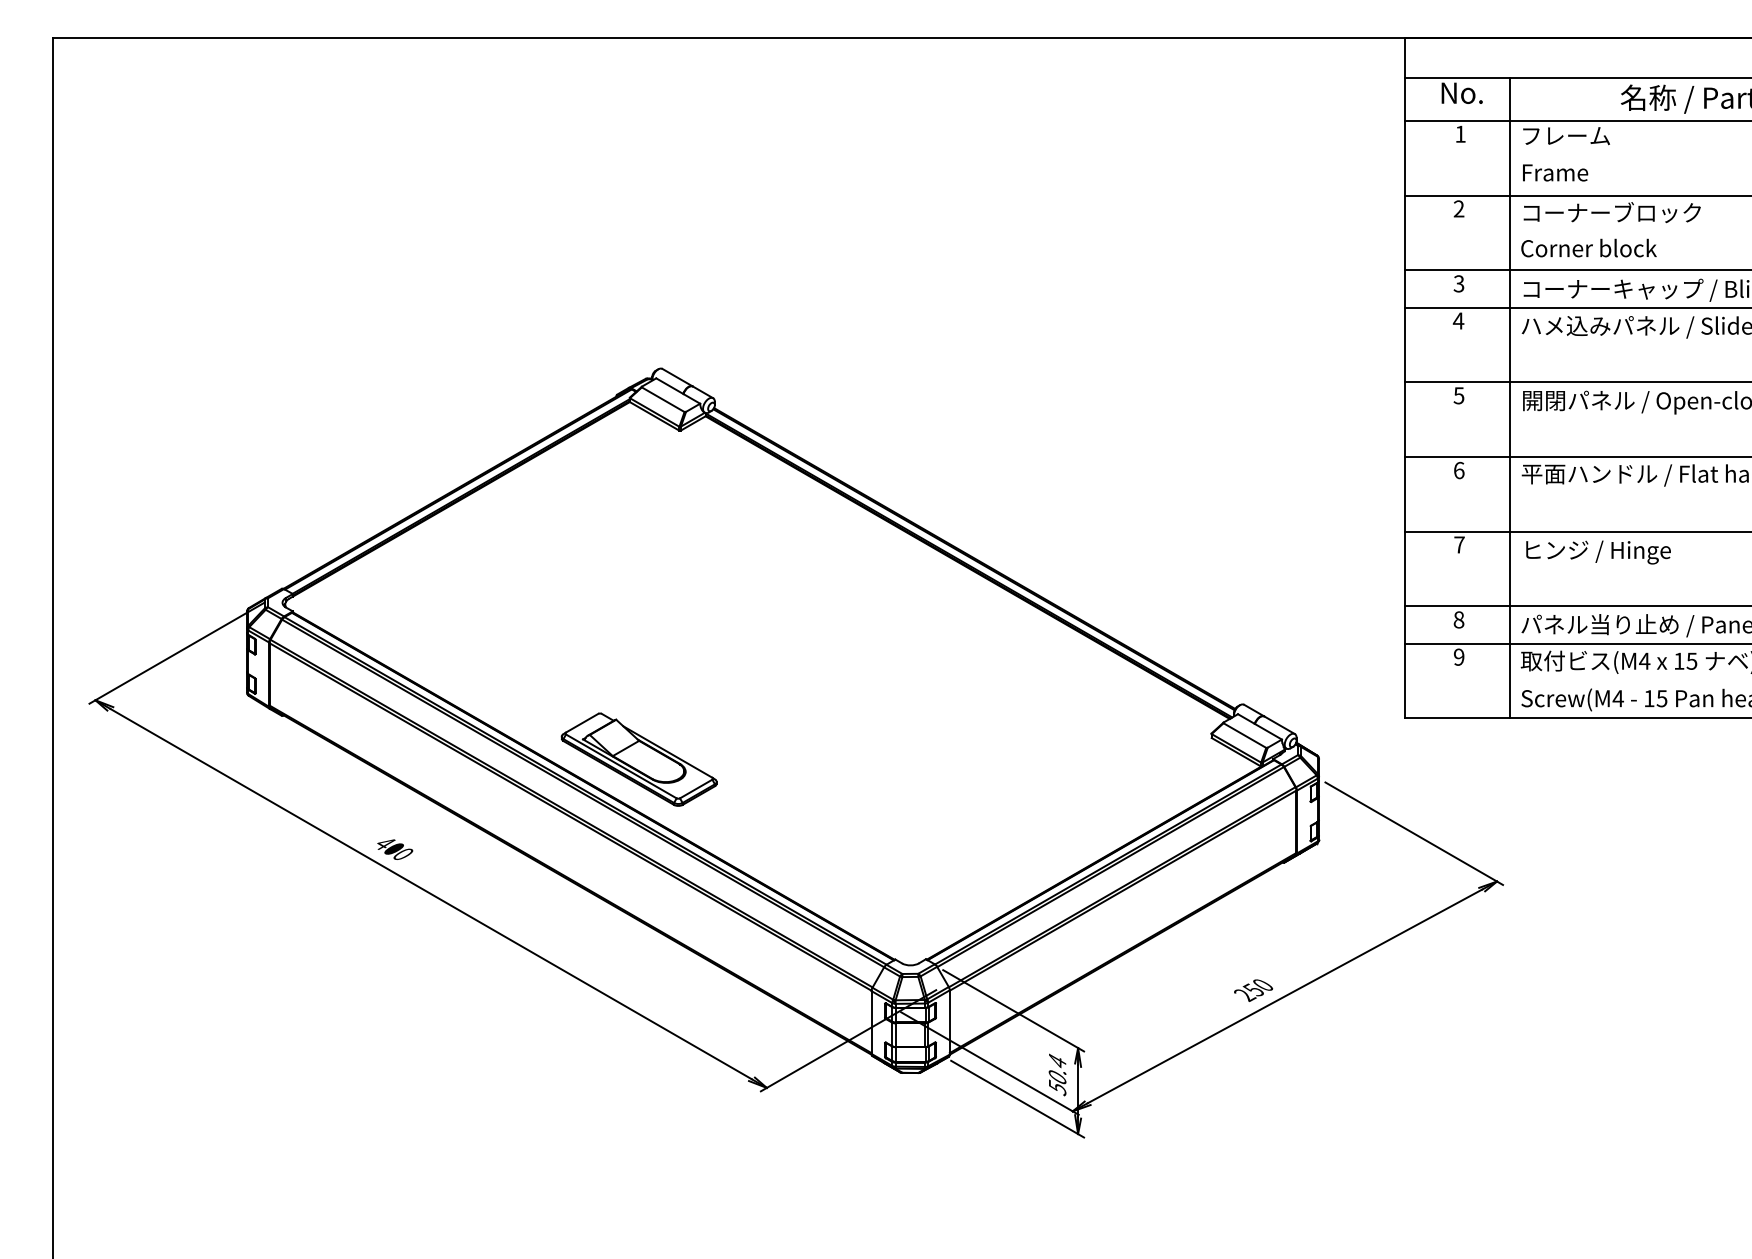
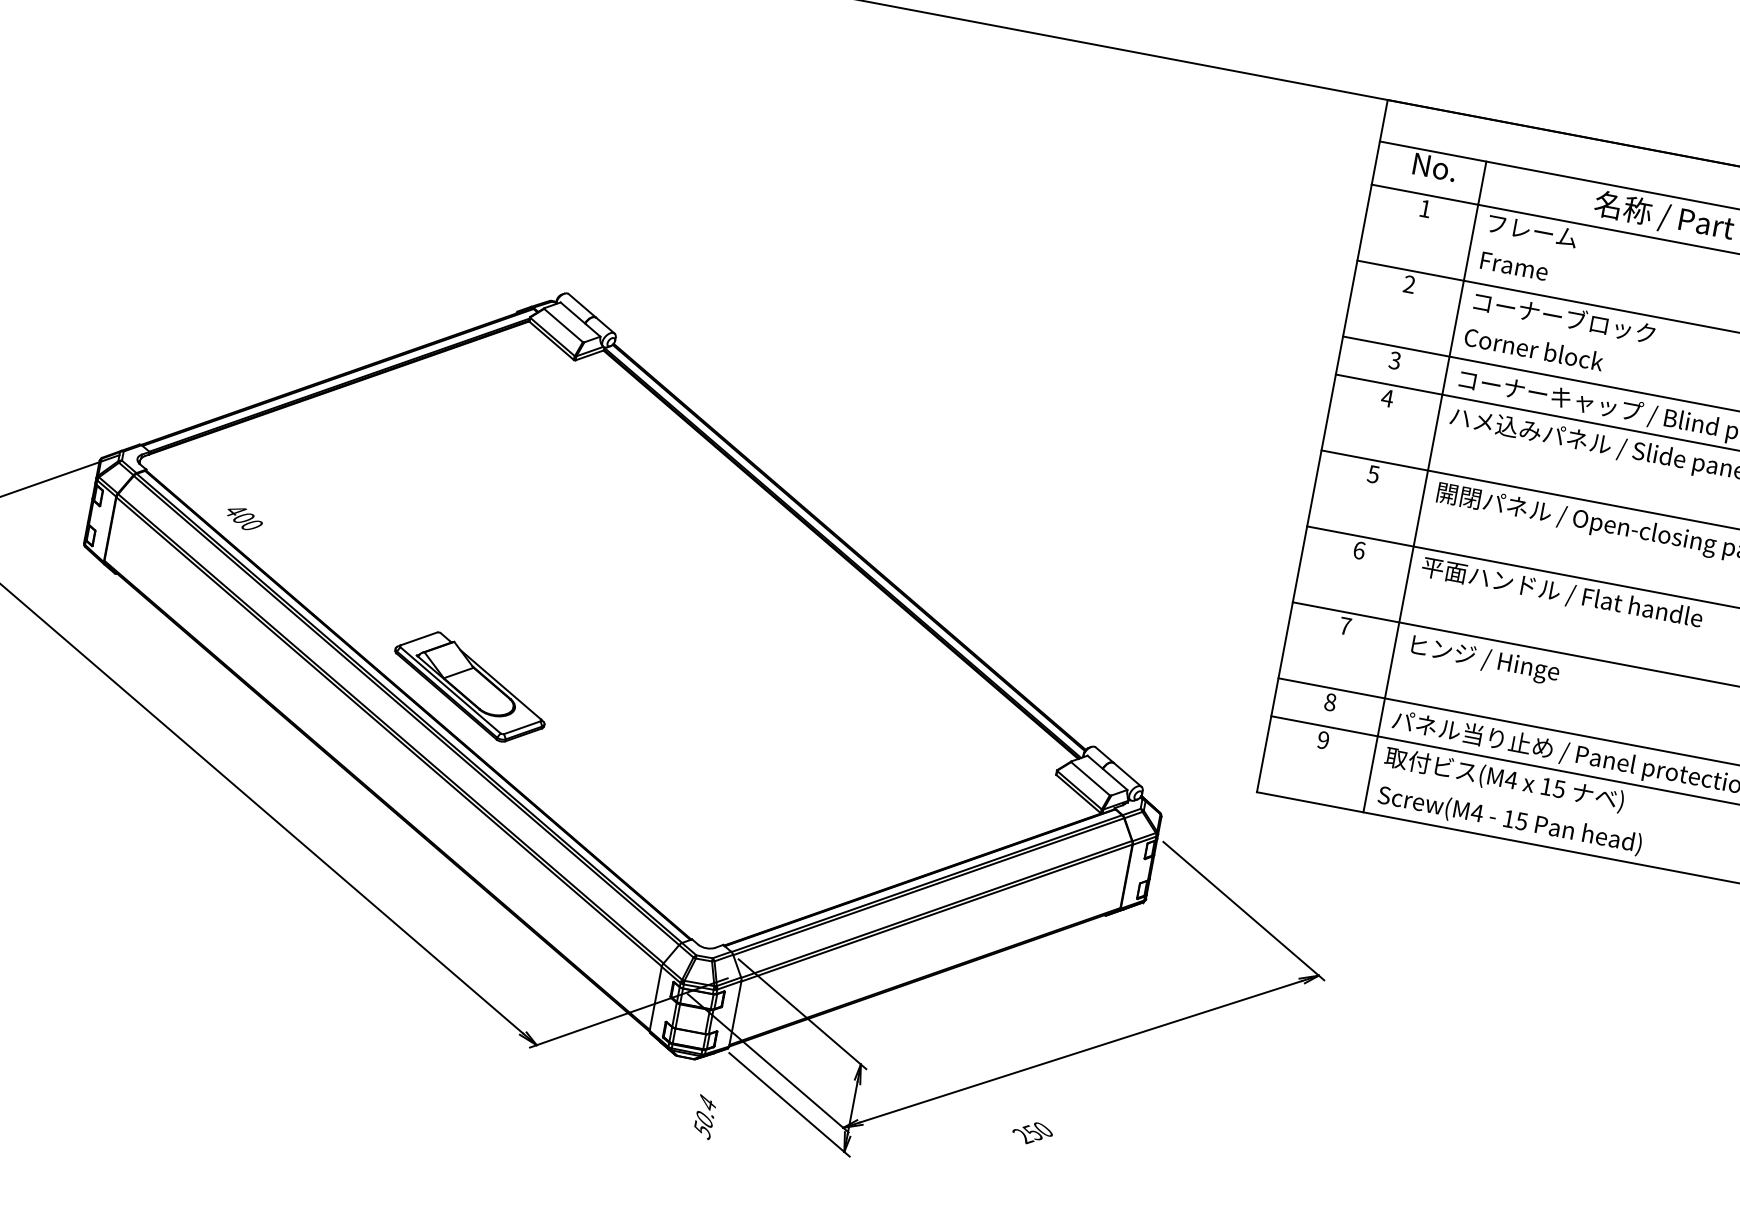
text: (395, 849) -> (245, 518), moved
text: (1253, 990) -> (1032, 1133), moved
text: (1057, 1074) -> (705, 1116), moved

